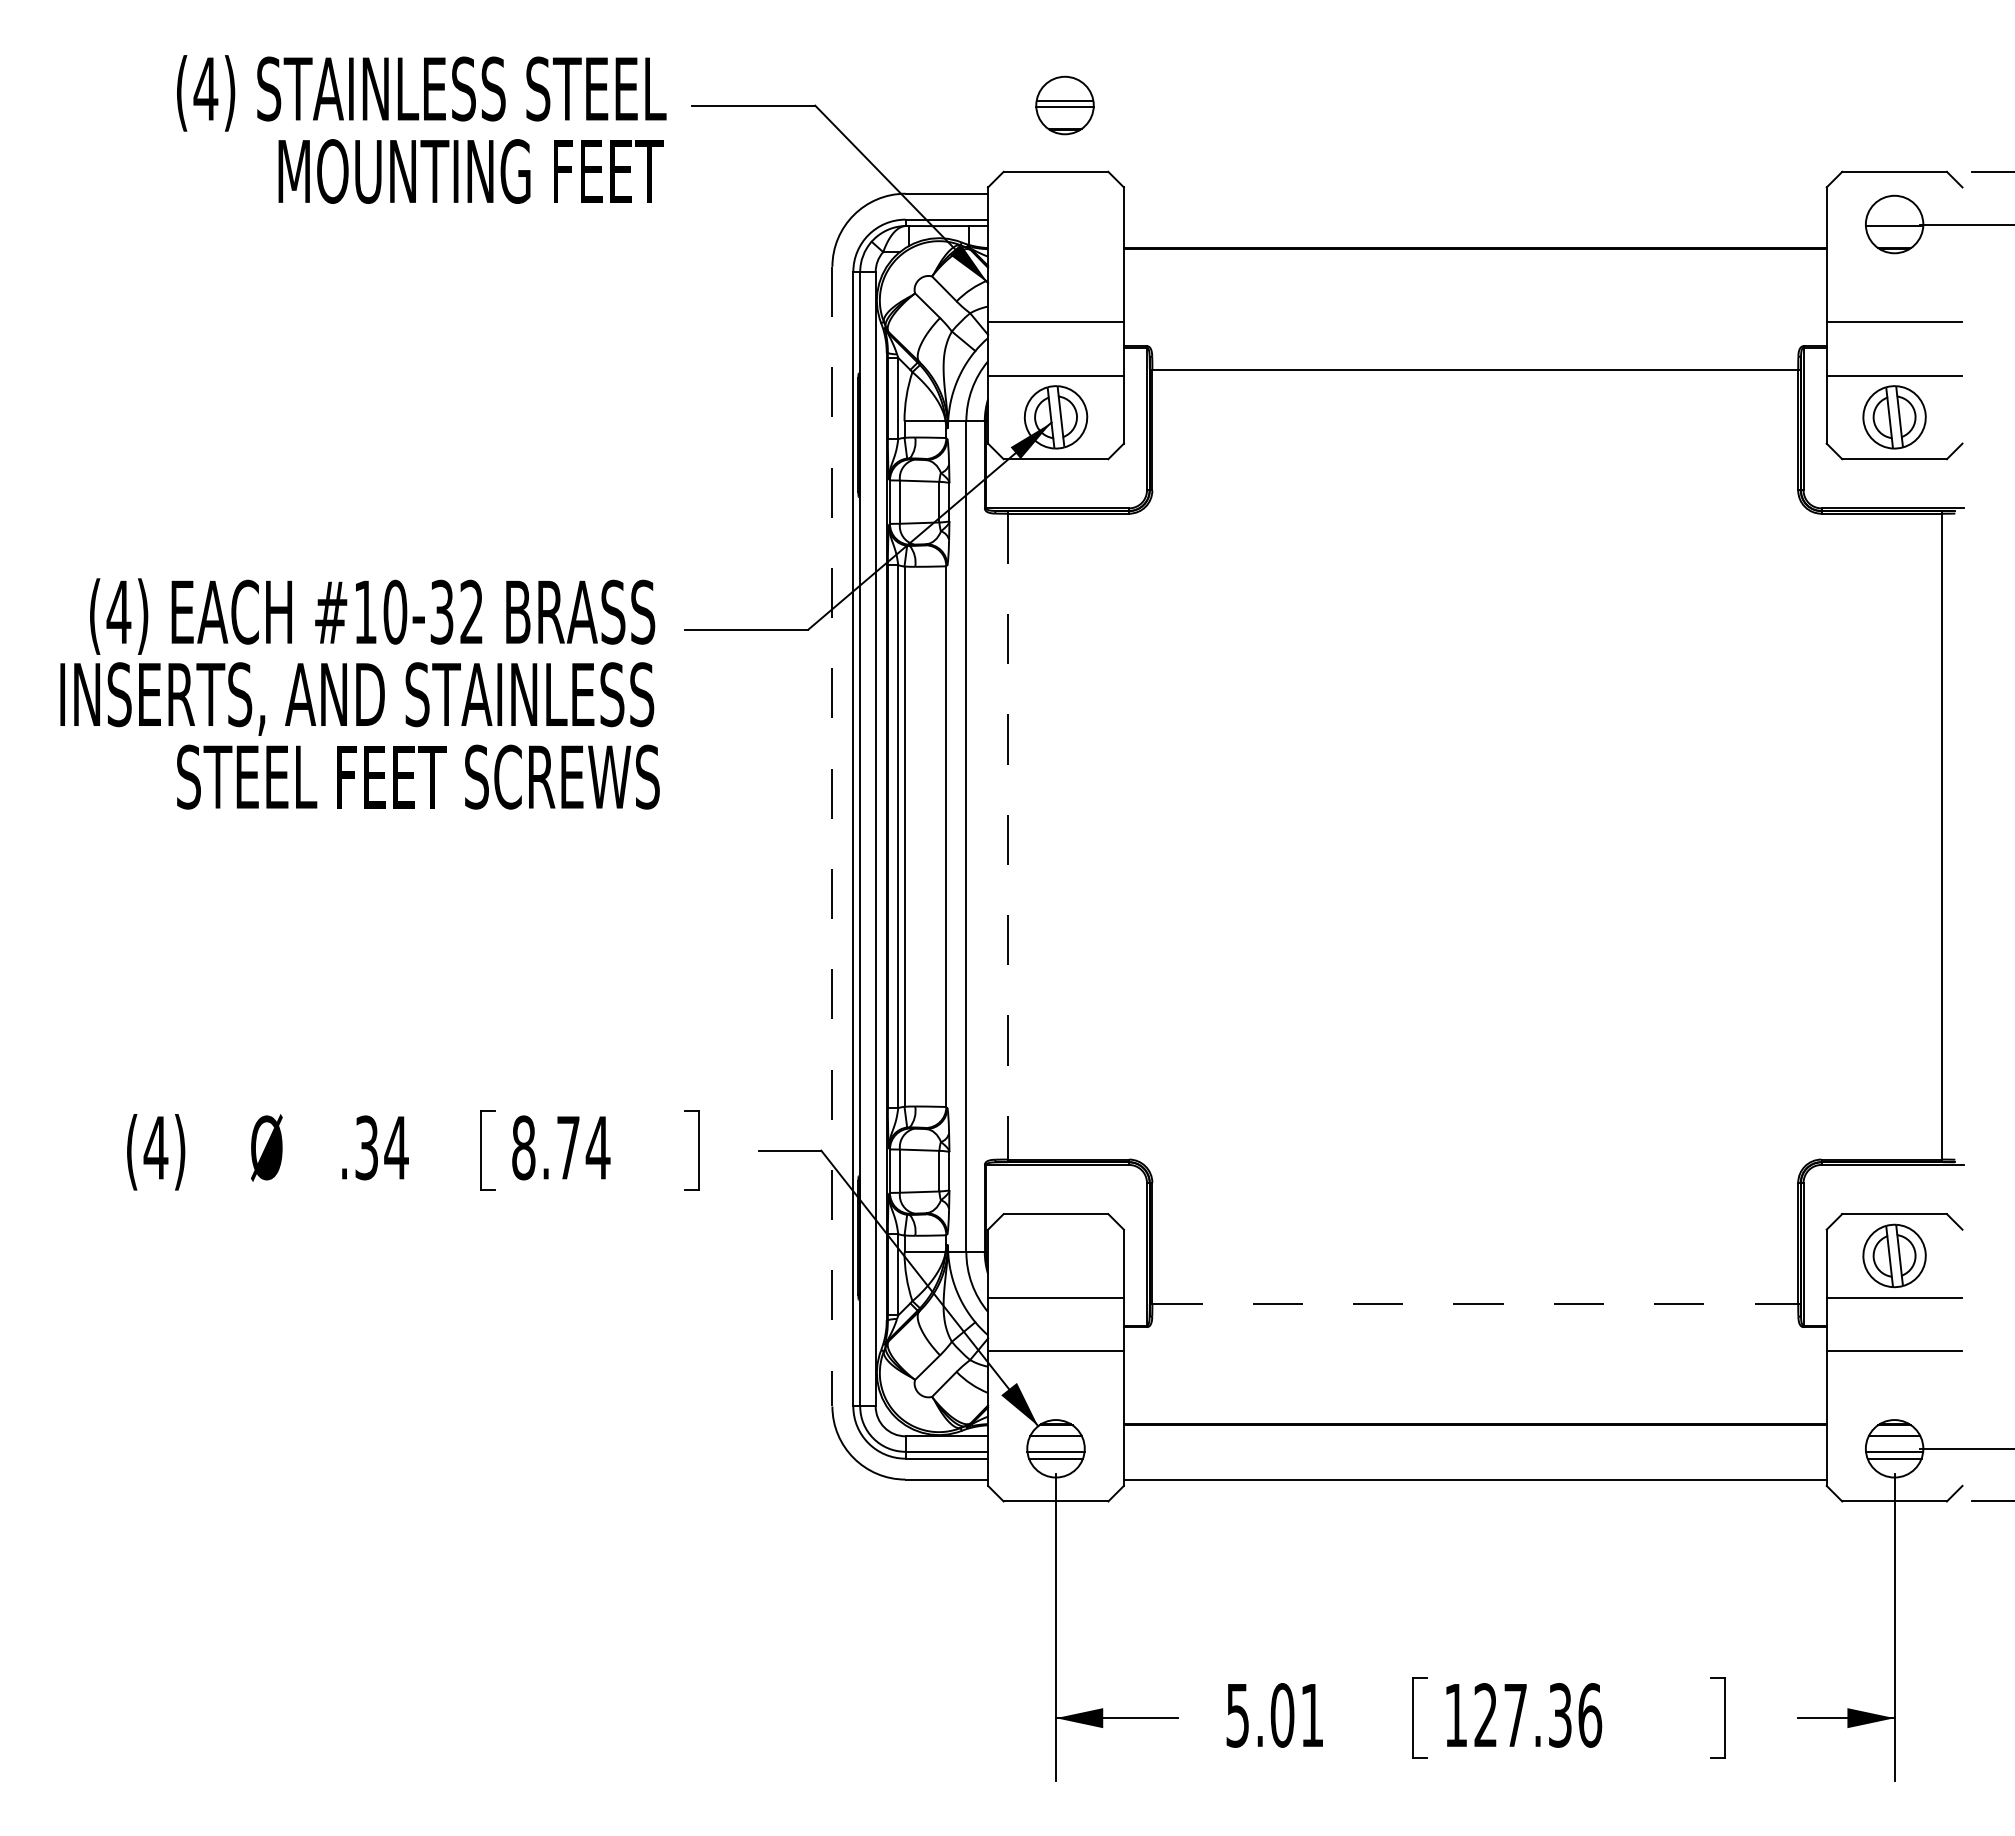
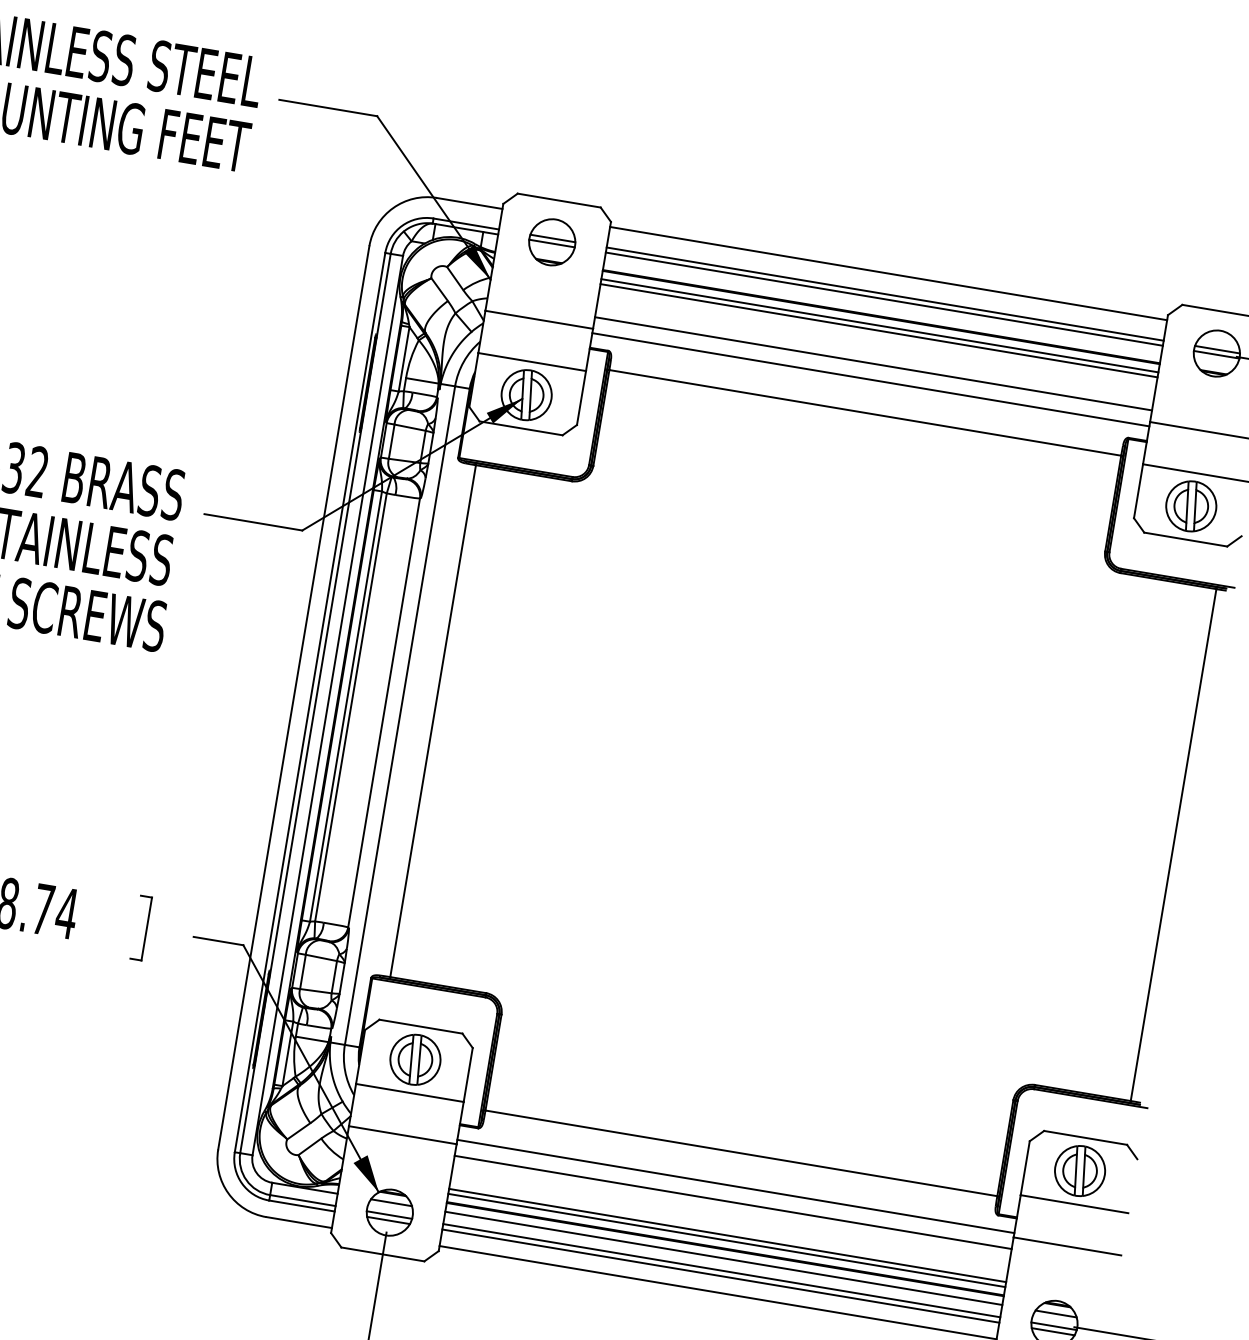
part: (1064, 105) -> (551, 242), moved
line: (1474, 193) -> (888, 273), added
line: (1474, 219) -> (884, 293), added
line: (1894, 219) -> (1217, 349), added
line: (1474, 226) -> (883, 299), added
line: (1474, 259) -> (879, 325), added
line: (1474, 265) -> (878, 330), added
line: (1474, 307) -> (872, 363), added
line: (1474, 327) -> (870, 379), added
line: (832, 836) -> (293, 697), dashed -> solid
line: (1008, 836) -> (433, 721), dashed -> solid
part: (1055, 1255) -> (415, 1059), added
line: (1475, 1303) -> (741, 1153), dashed -> solid
line: (1474, 1345) -> (735, 1186), added
line: (1474, 1365) -> (732, 1202), added
line: (1474, 1407) -> (727, 1235), added
line: (1474, 1413) -> (726, 1240), added
line: (1474, 1436) -> (723, 1258), added
line: (1474, 1451) -> (721, 1270), added
line: (1474, 1458) -> (720, 1275), added

